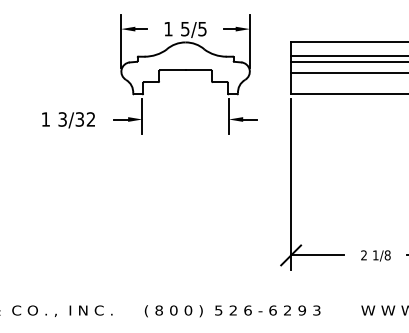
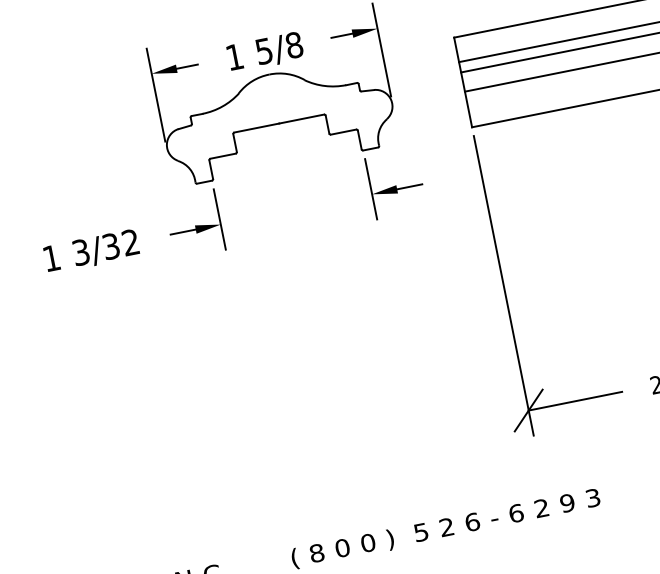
text: (202, 28) -> (294, 44), 5/5 -> 5/8

